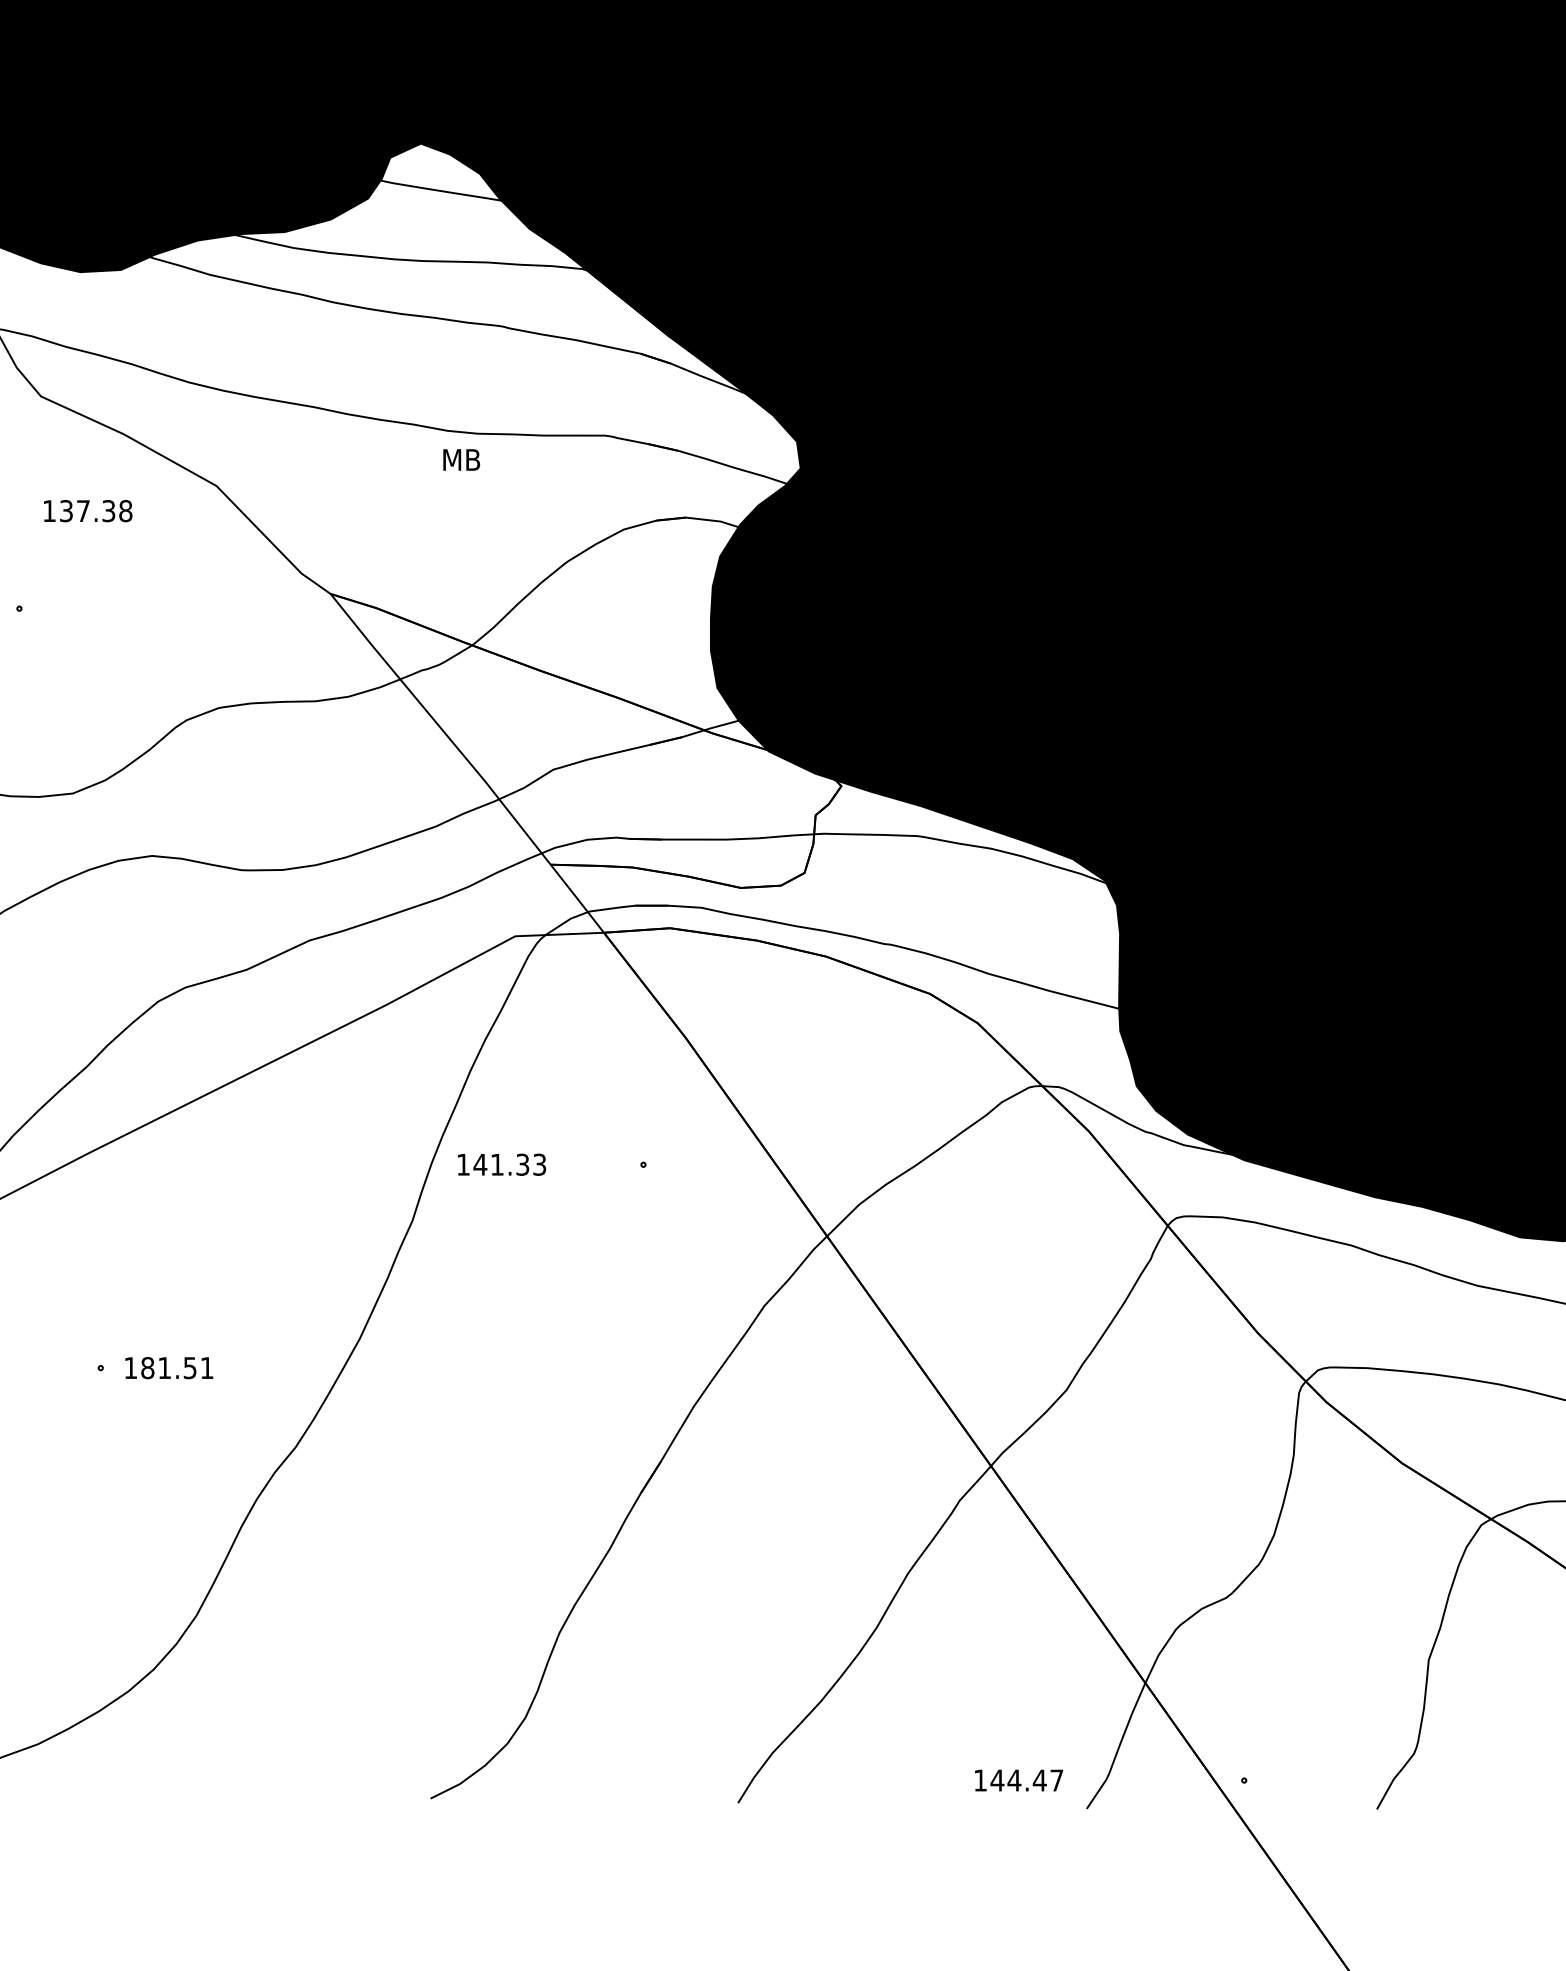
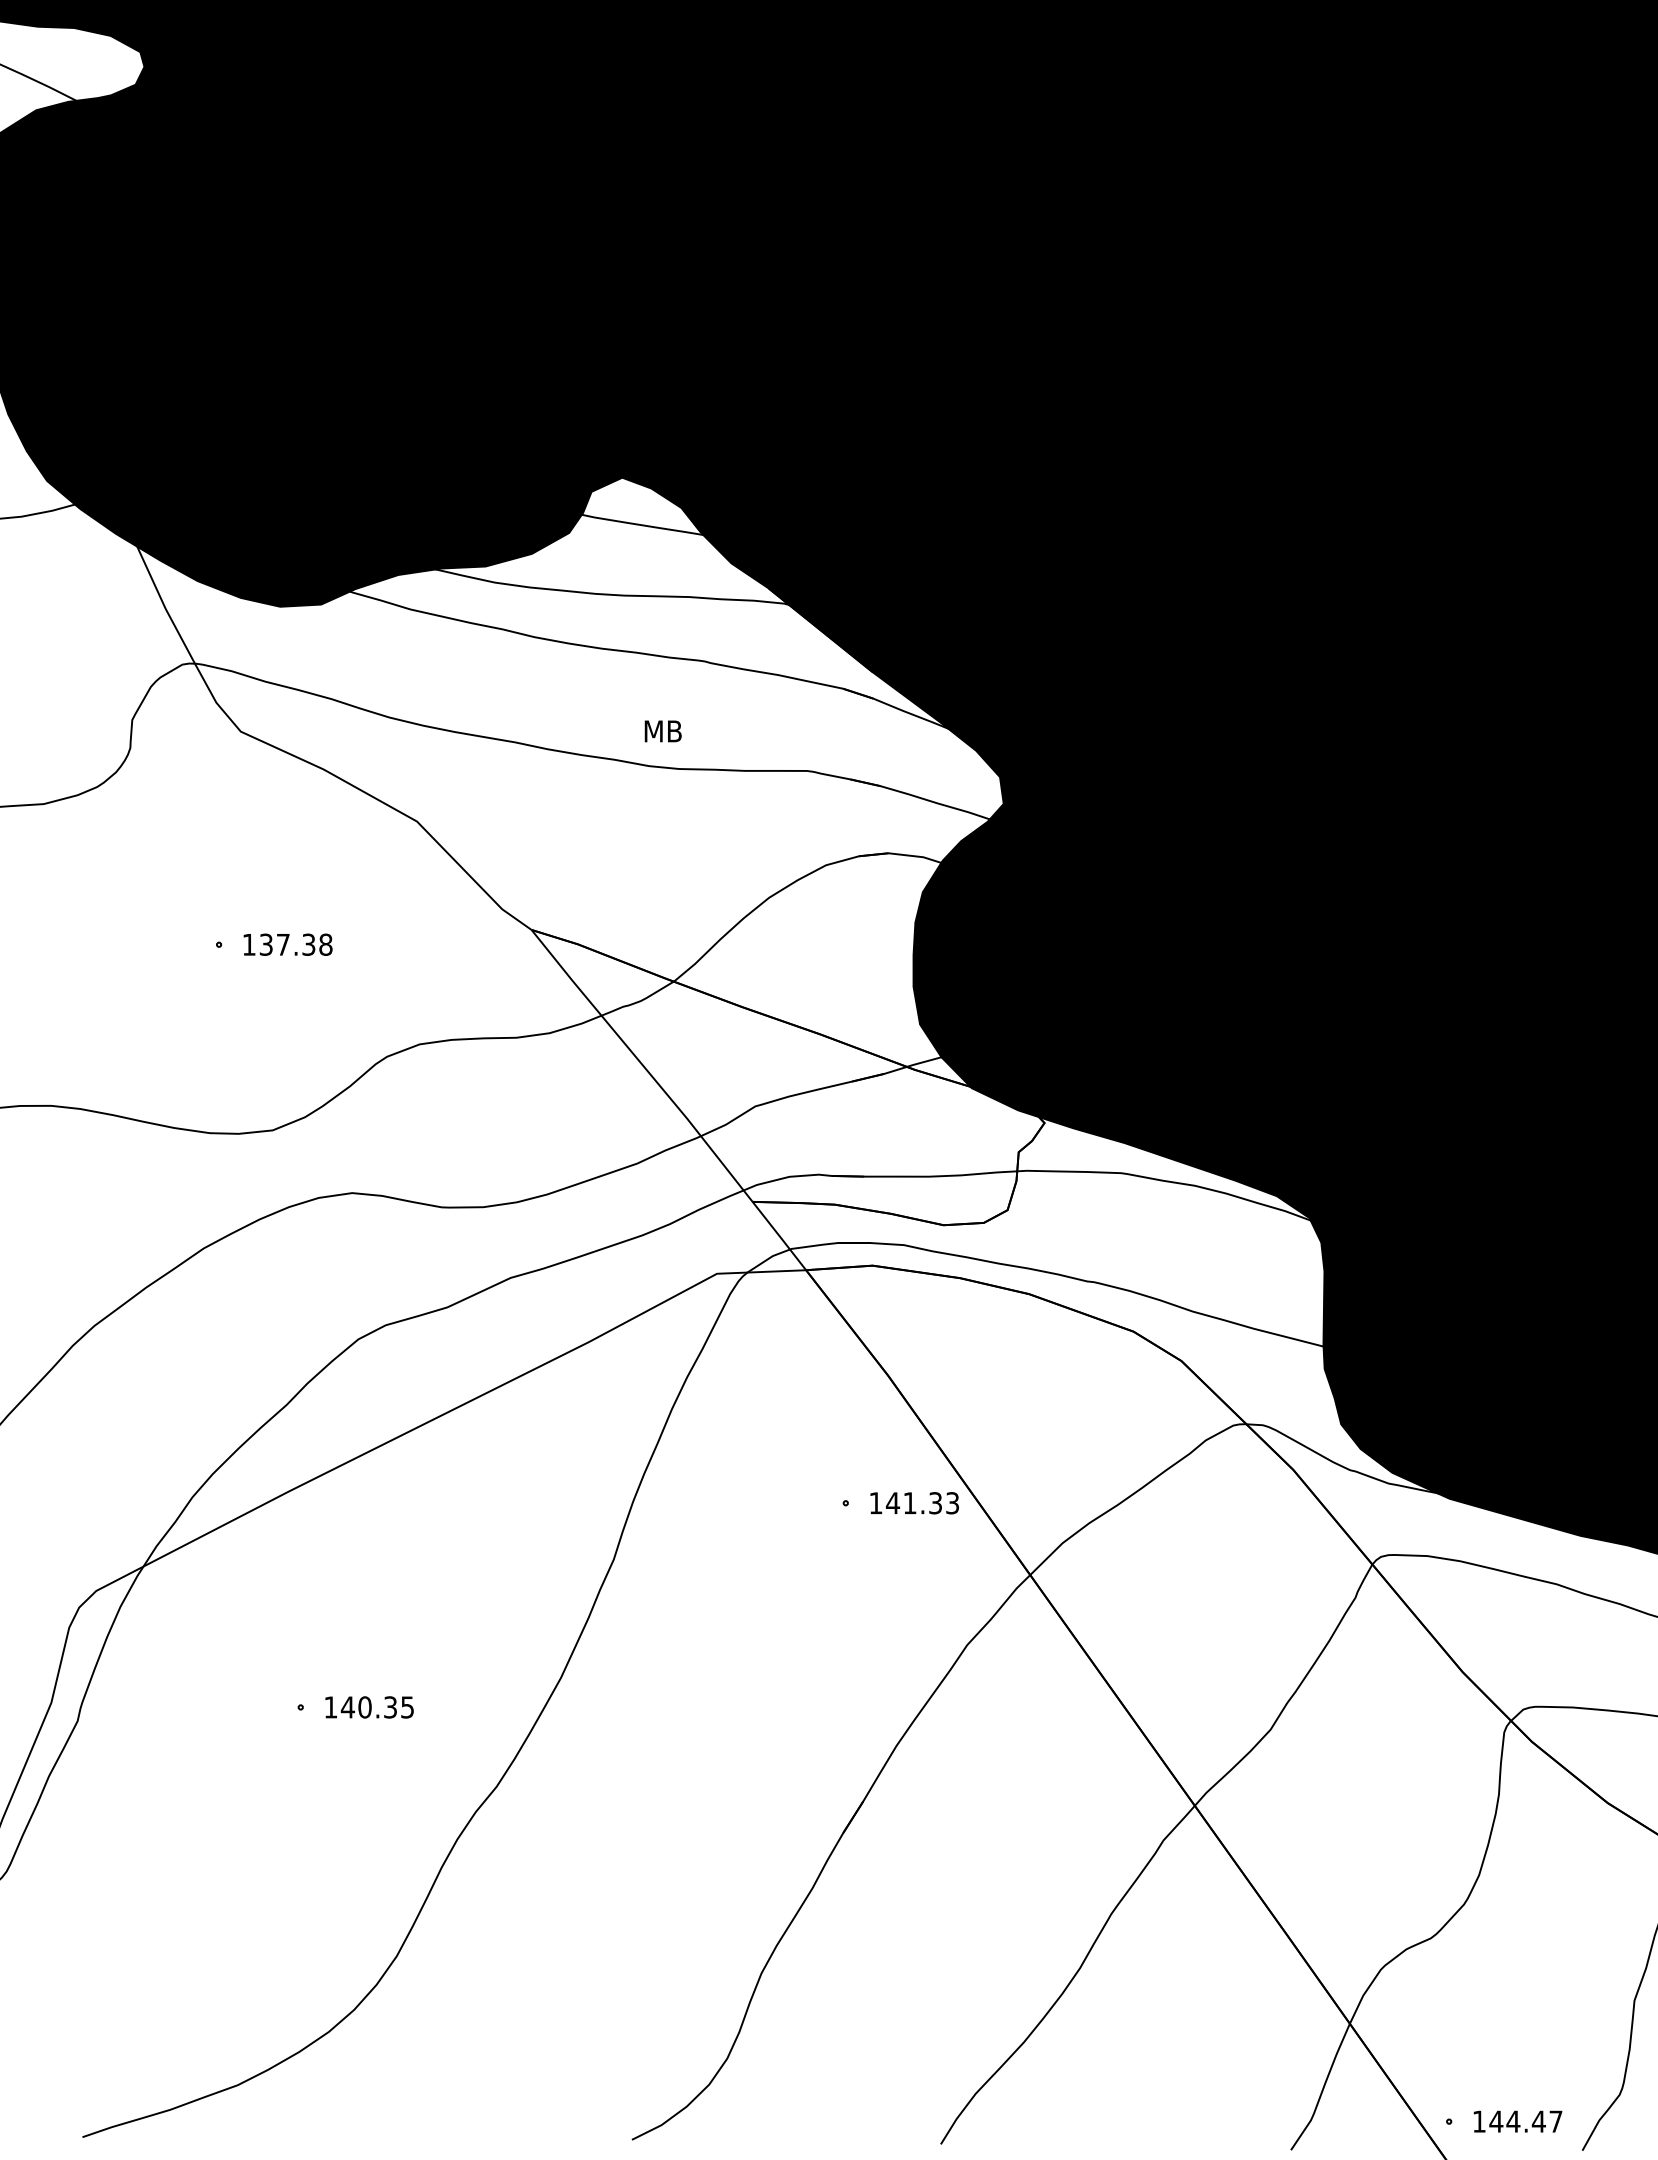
text: (460, 460) -> (662, 731), moved
text: (87, 510) -> (287, 944), moved
text: (501, 1165) -> (914, 1503), moved
text: (176, 1368) -> (376, 1707), 181.51 -> 140.35
text: (1018, 1780) -> (1517, 2121), moved

